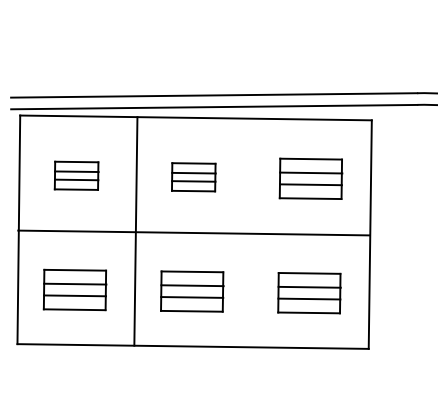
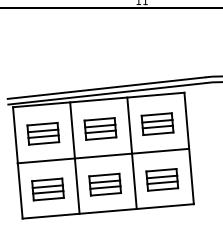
part: (76, 175) -> (43, 133), size x1.43
part: (193, 176) -> (100, 128), size x1.43
line: (252, 231) -> (131, 152), added

